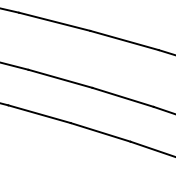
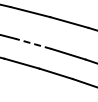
line: (60, 78) -> (33, 43), solid -> dashed

